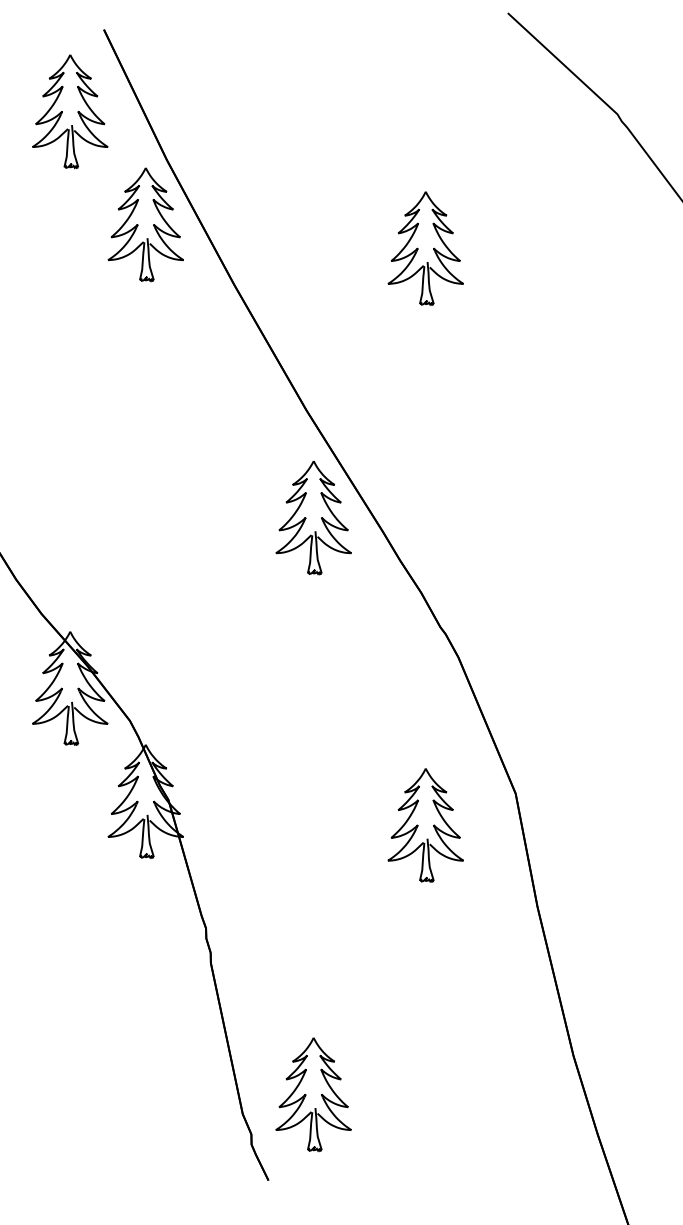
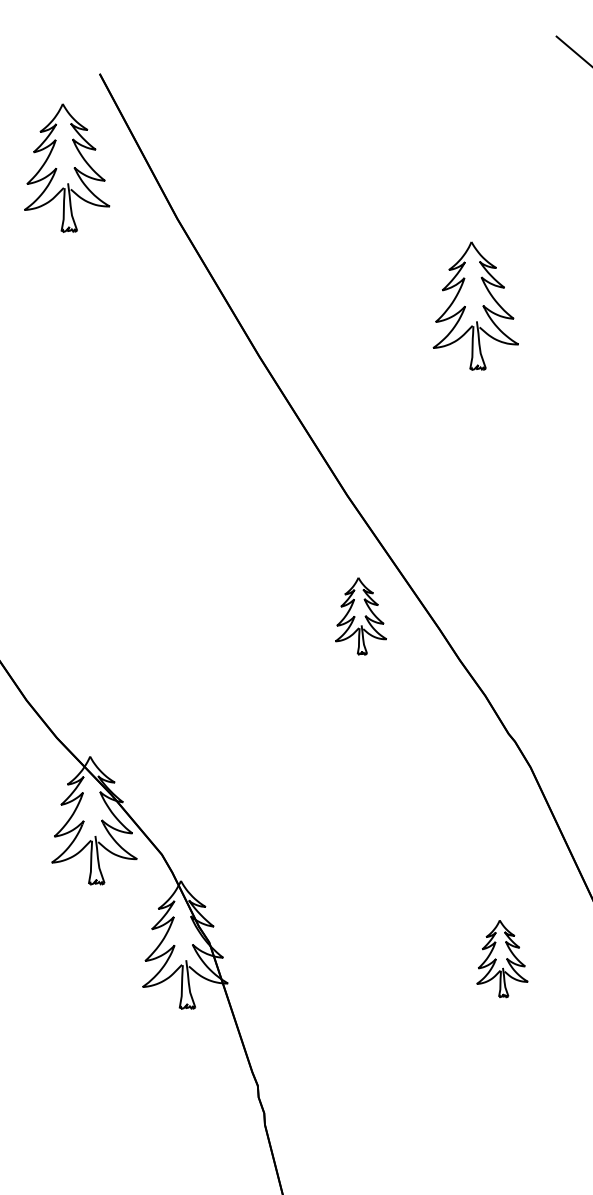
part: (145, 224) -> (155, 292), removed
part: (313, 517) -> (359, 615), size x0.6
part: (425, 825) -> (501, 959), size x0.6

